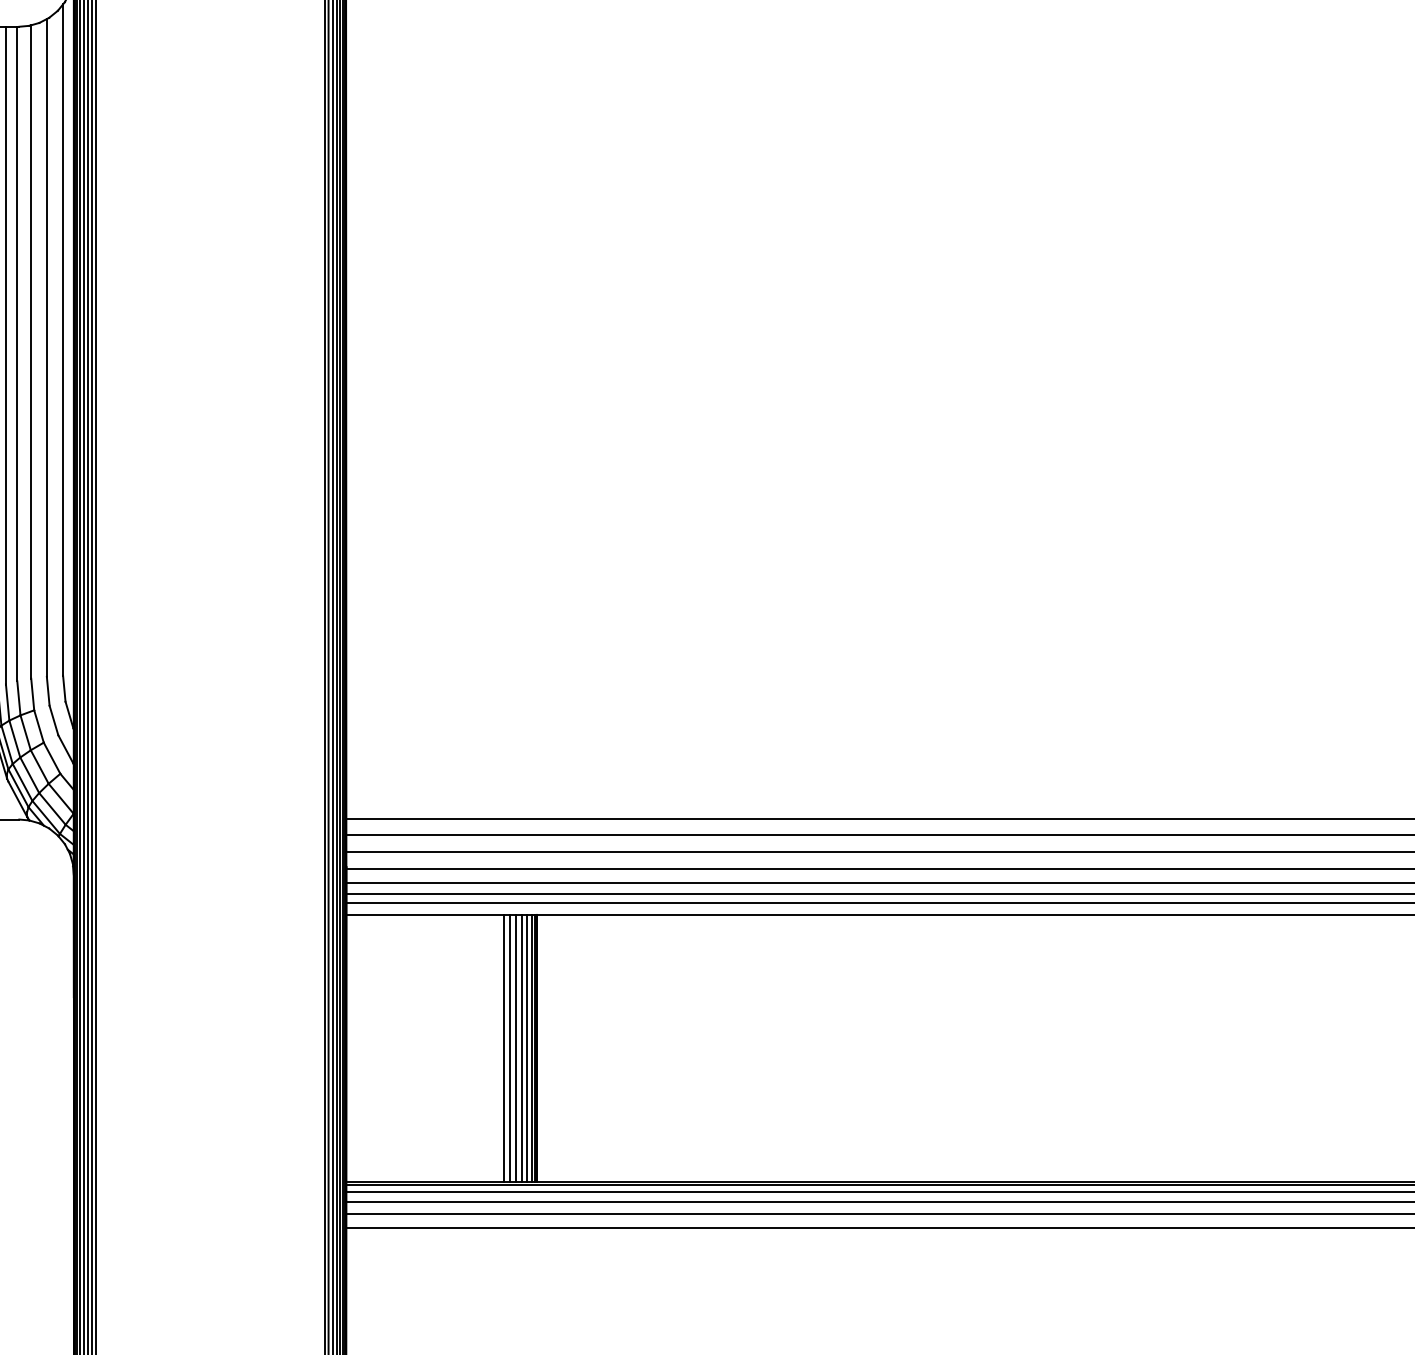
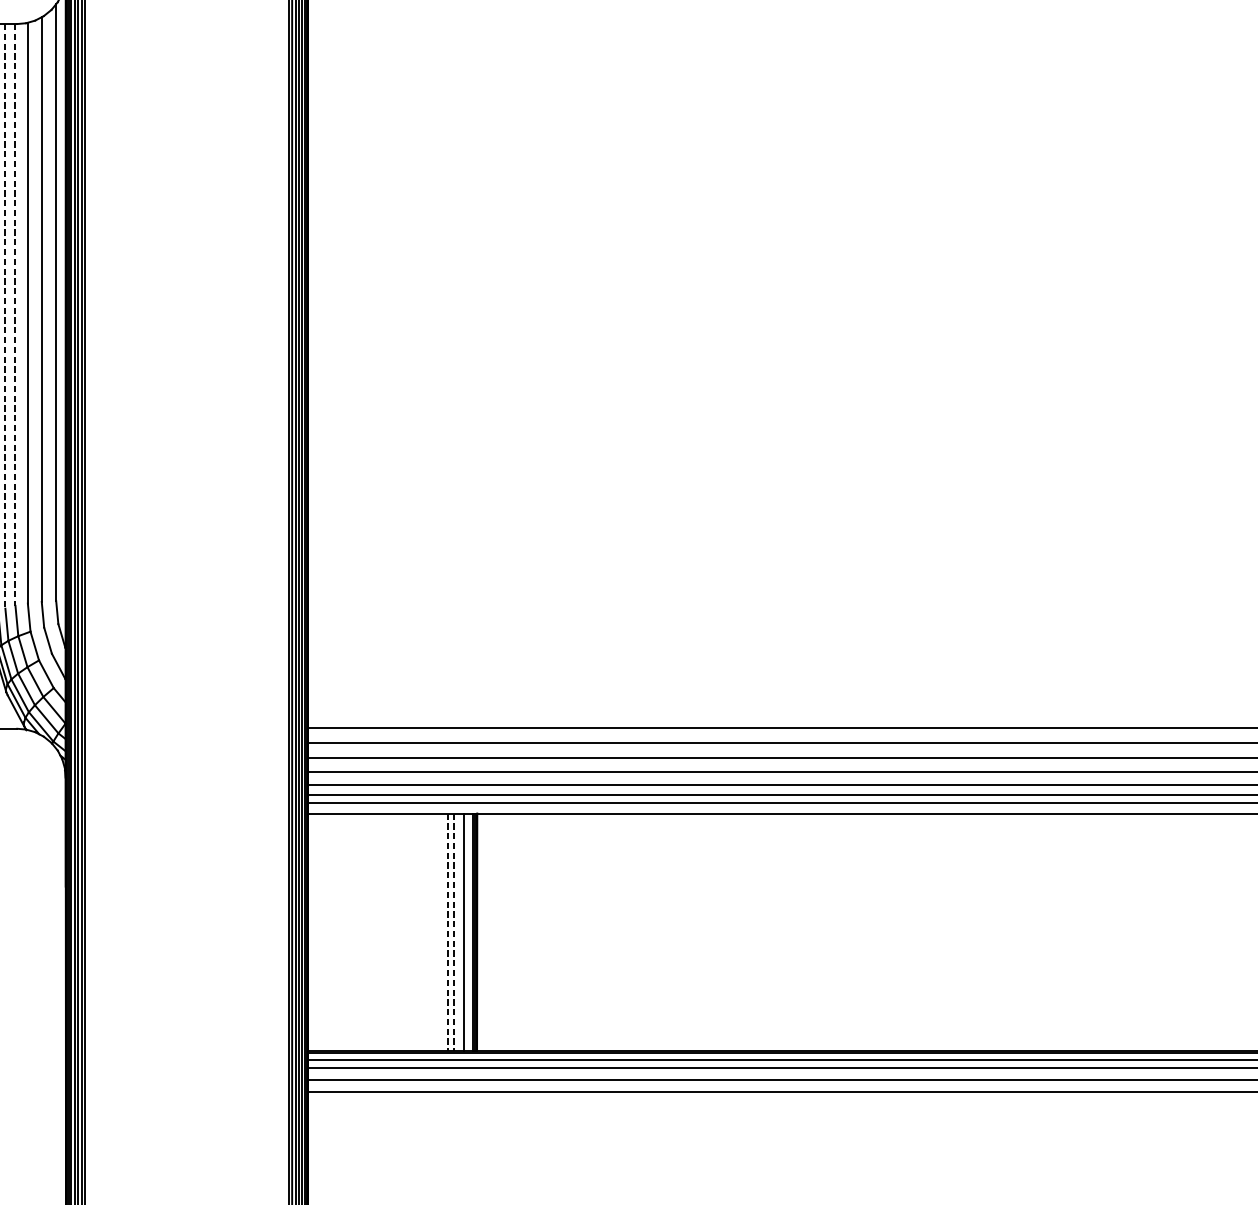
line: (17, 354) -> (15, 315), solid -> dashed
line: (5, 355) -> (4, 316), solid -> dashed
line: (516, 1047) -> (459, 931), removed
line: (527, 1047) -> (468, 931), removed
line: (504, 1048) -> (448, 932), solid -> dashed
line: (510, 1048) -> (453, 932), solid -> dashed

